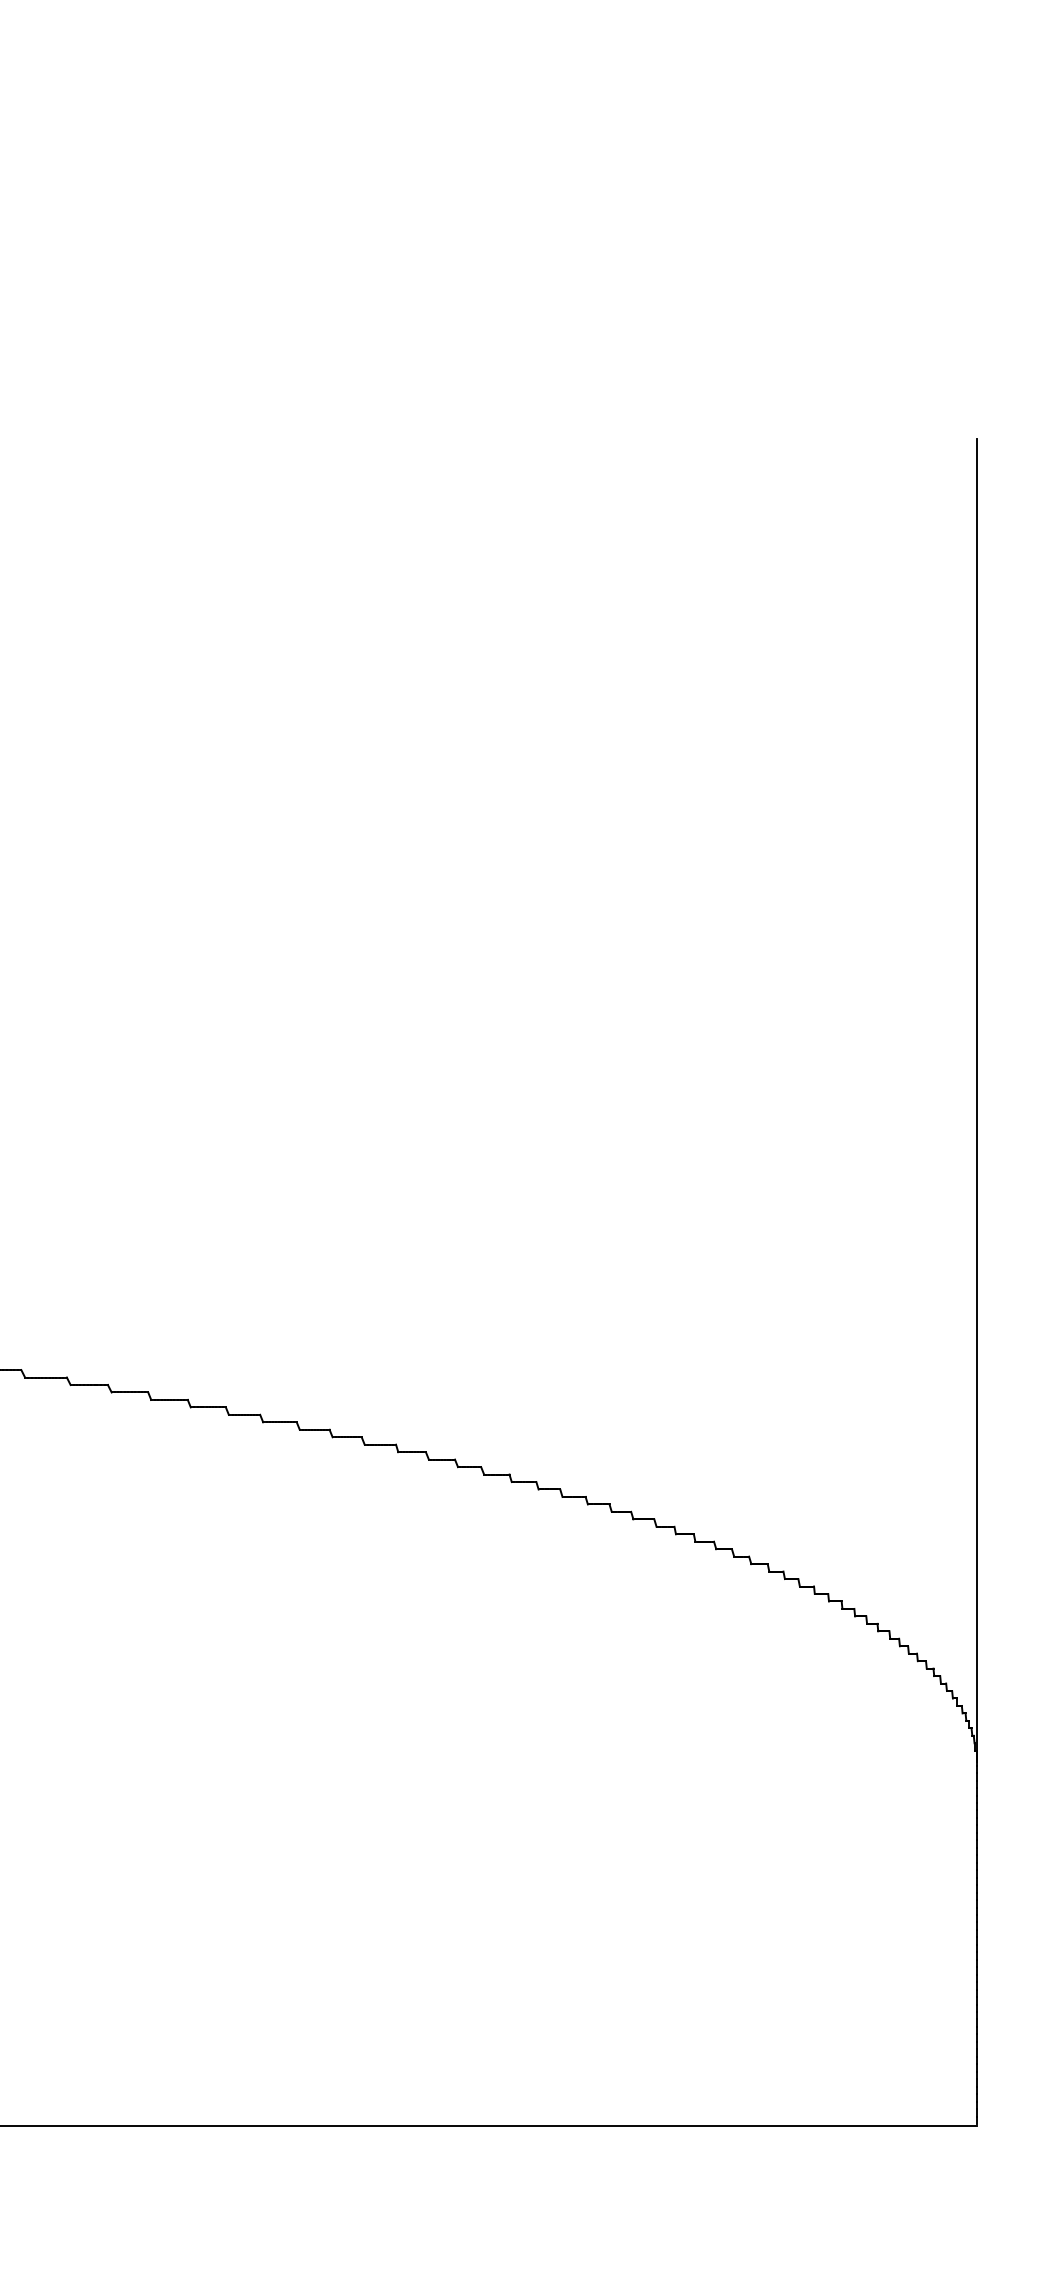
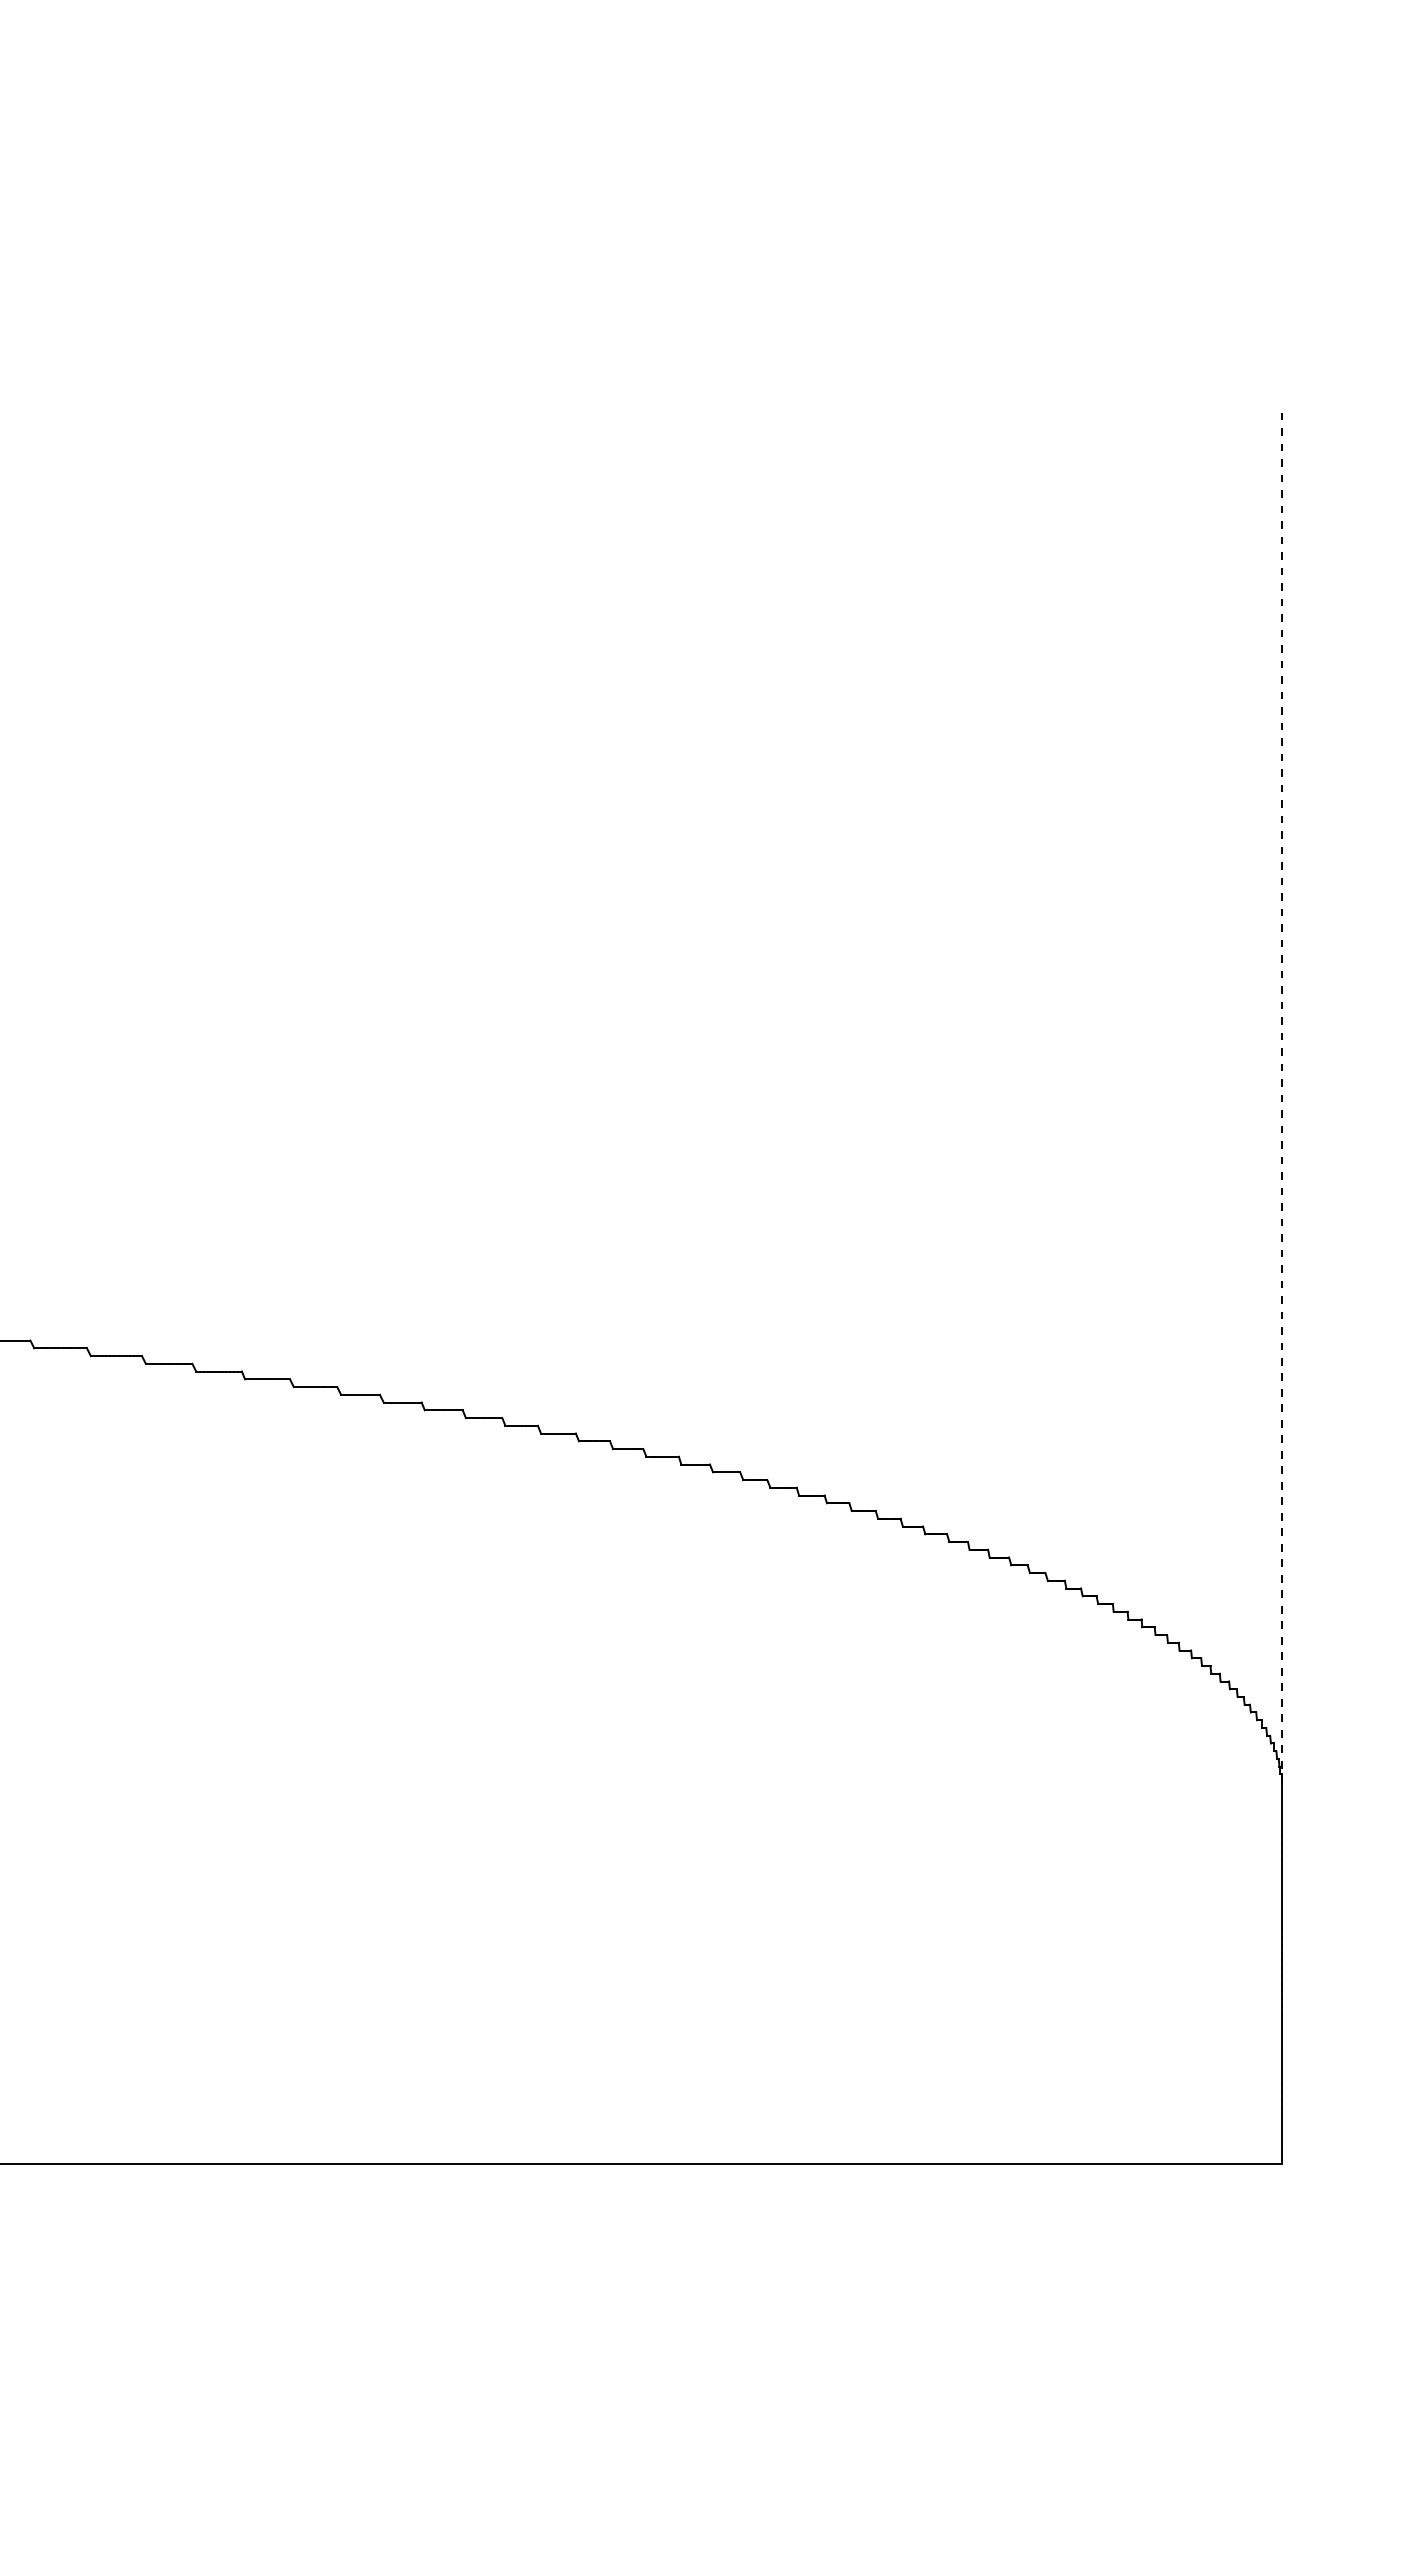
line: (976, 1100) -> (1281, 1099), solid -> dashed

